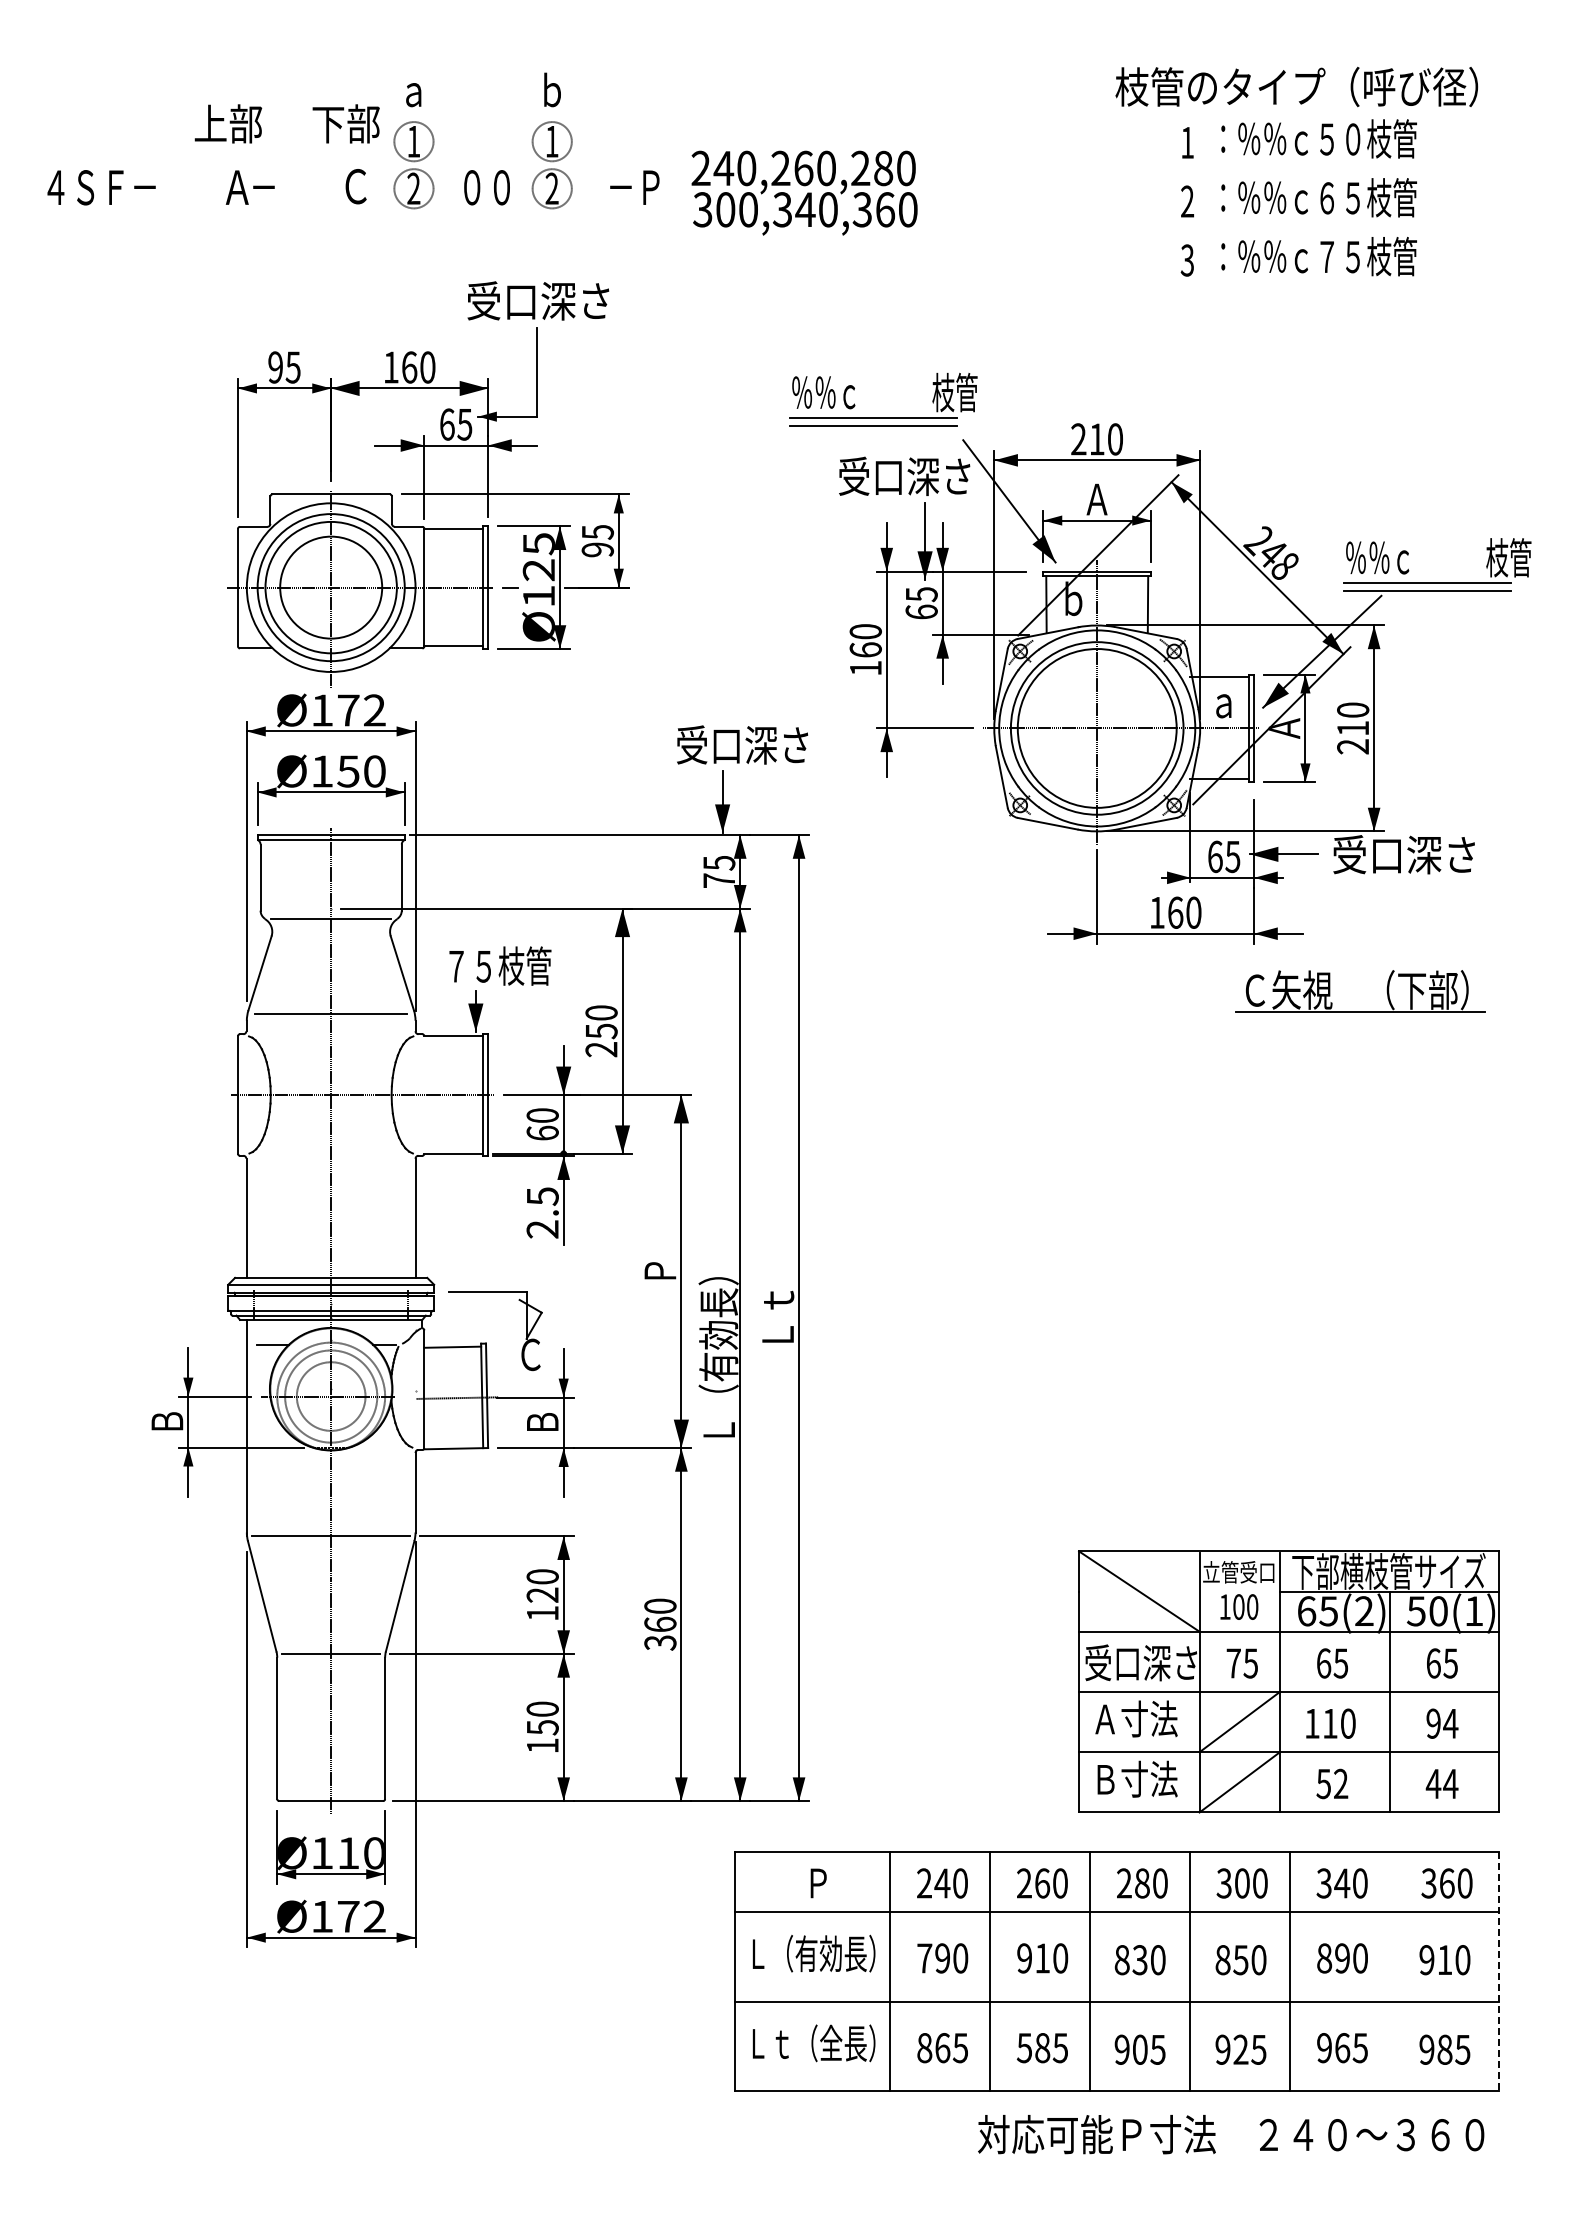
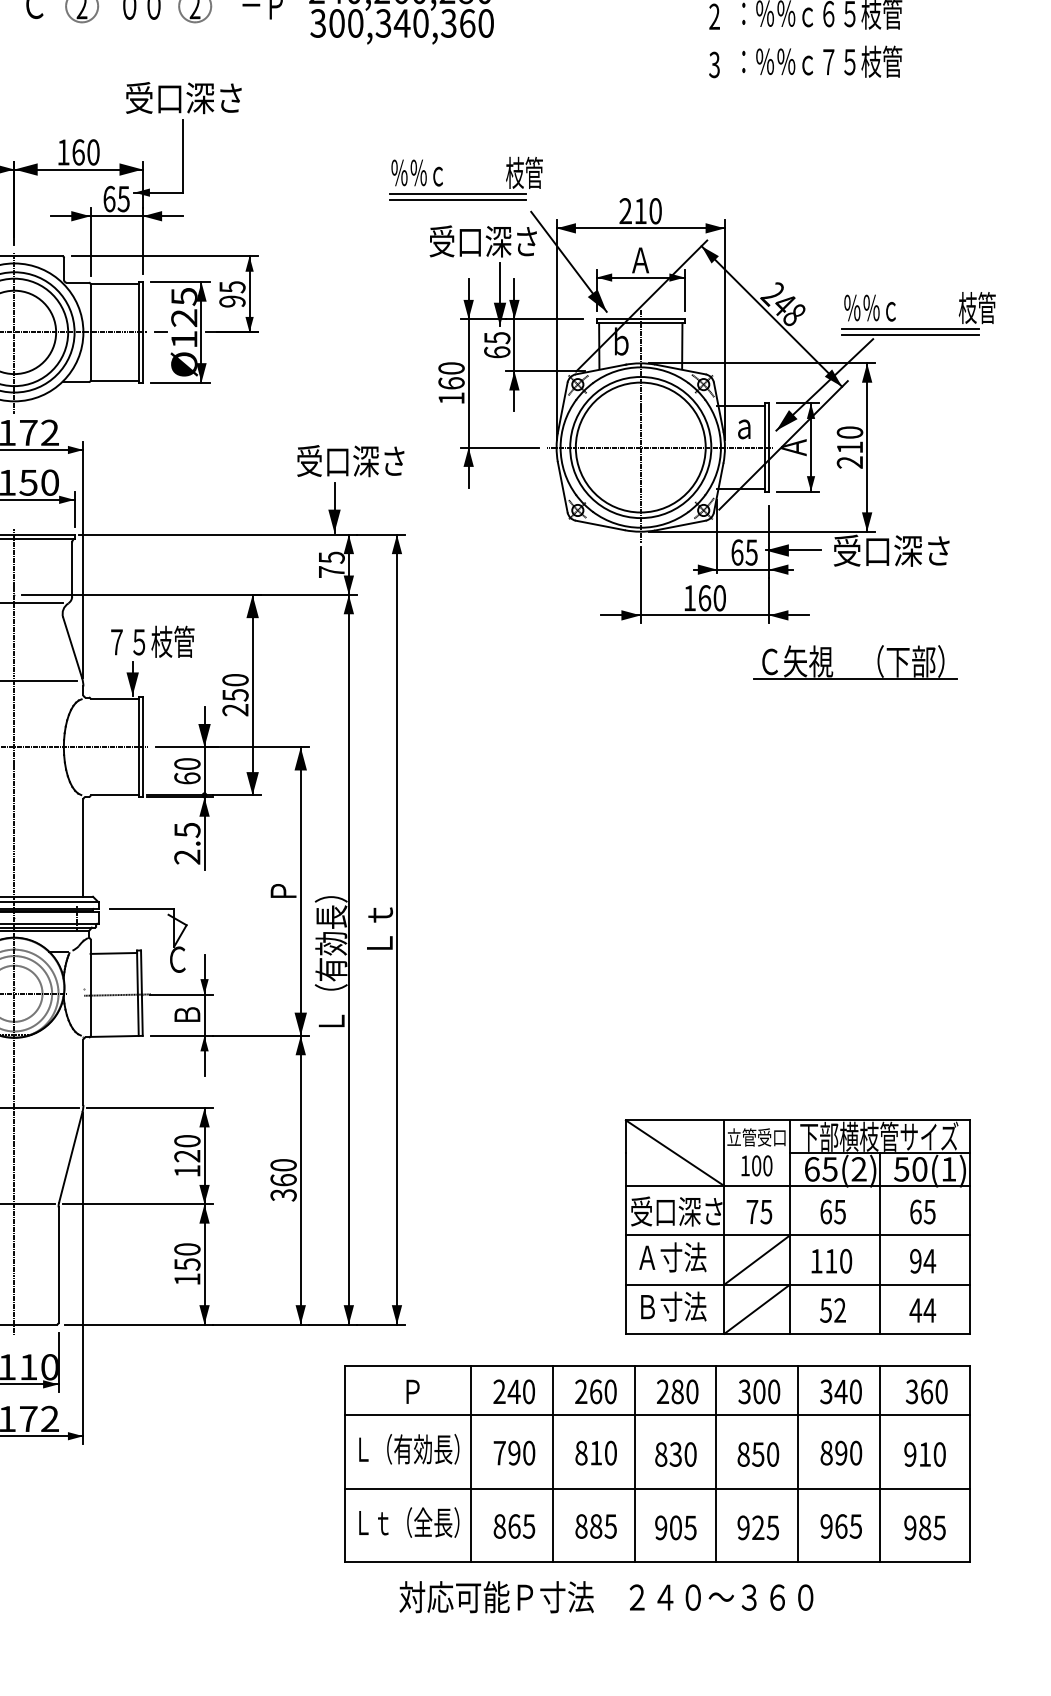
text: (1024, 1958) -> (581, 1453), 910 -> 810
line: (1389, 1971) -> (879, 1463), added
line: (1499, 1971) -> (969, 1463), dashed -> solid
text: (1024, 2048) -> (581, 1526), 585 -> 885
text: (1231, 2134) -> (606, 1597), moved

